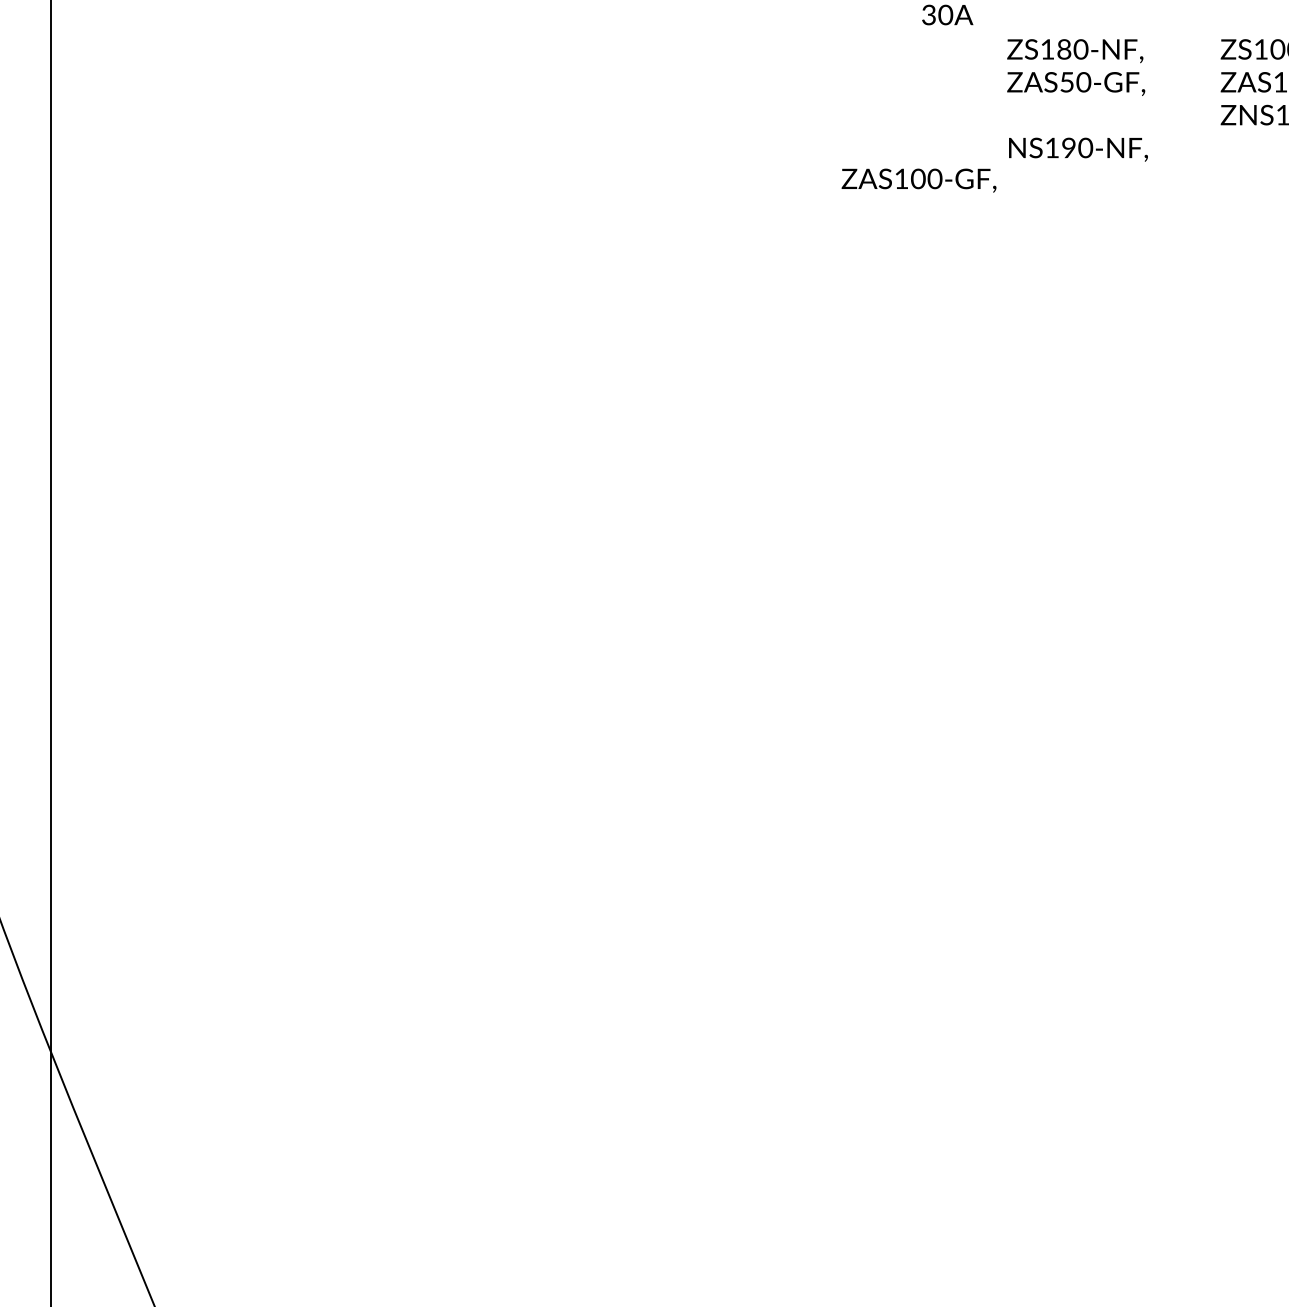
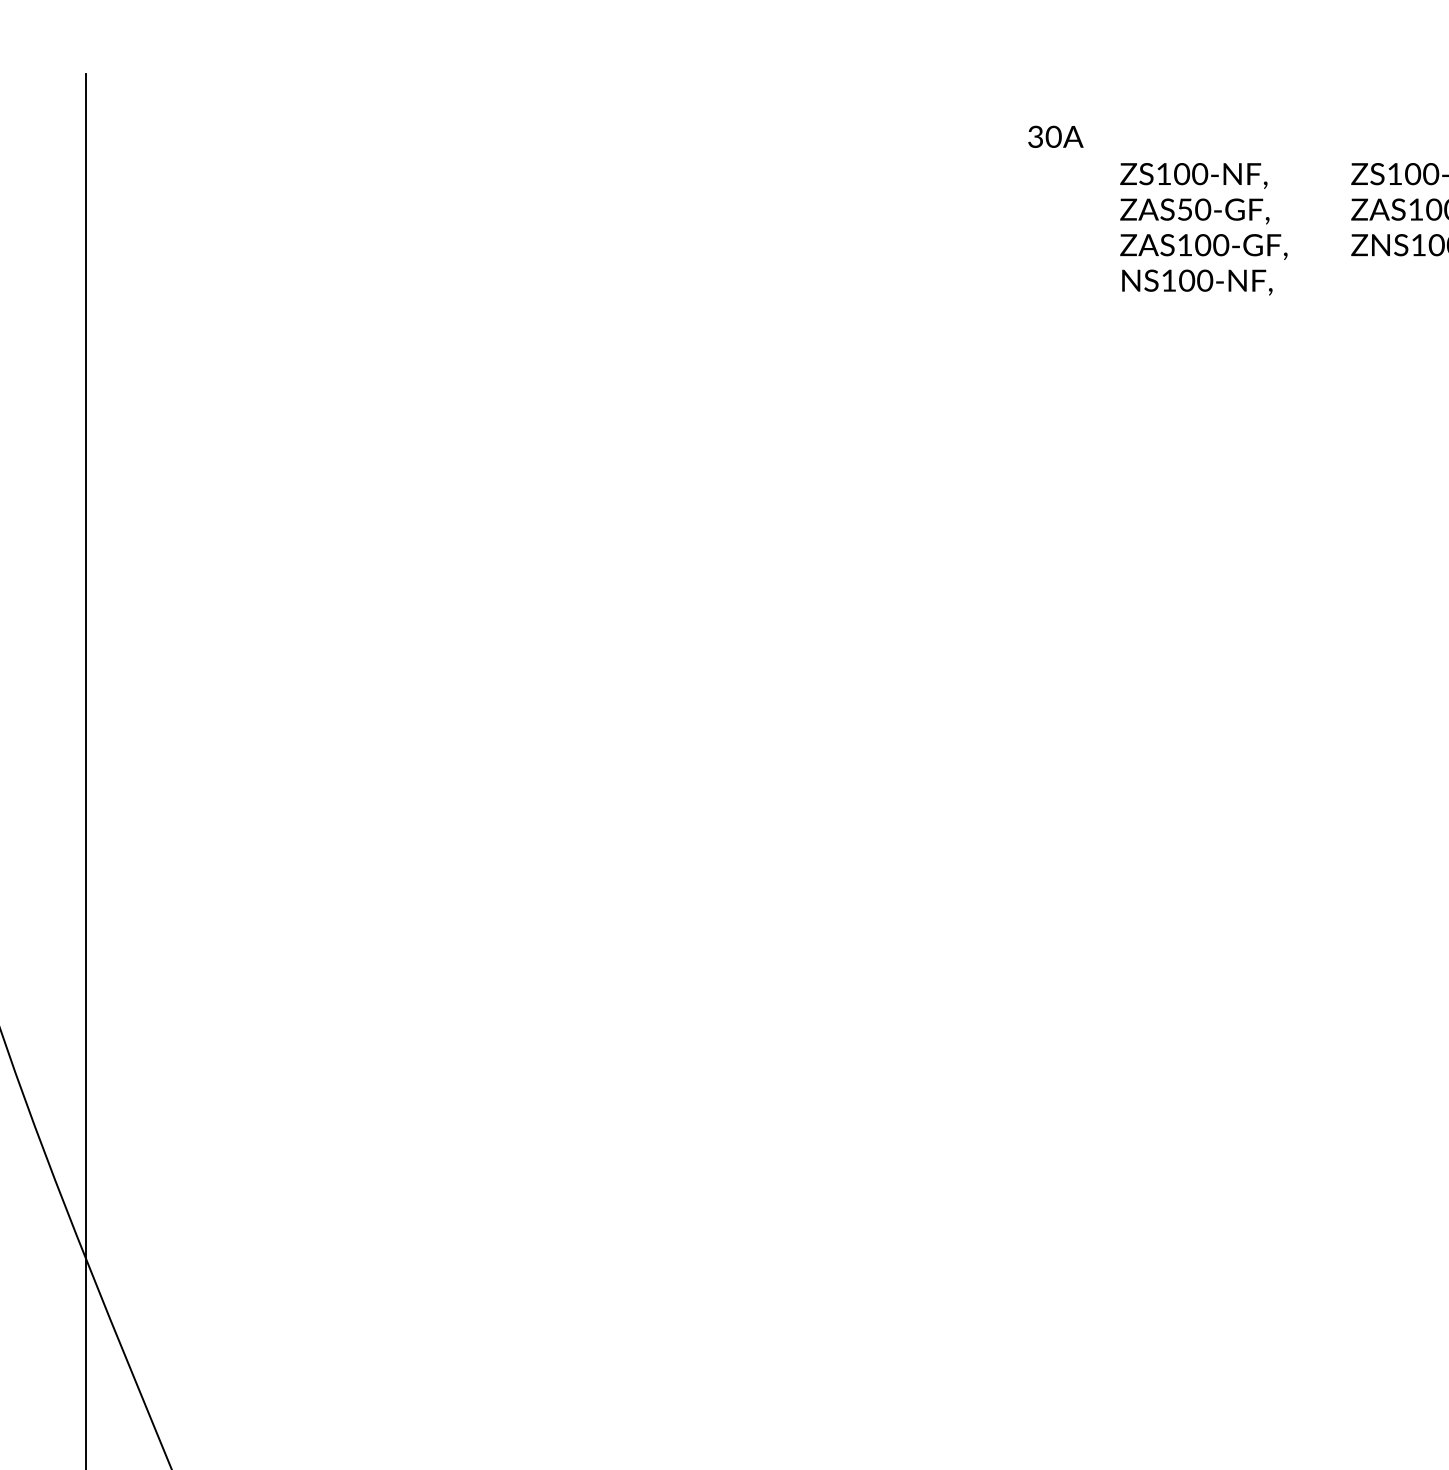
text: (1064, 49) -> (1182, 174), ZS180-NF, -> ZS100-NF,
text: (1069, 148) -> (1187, 281), NS190-NF, -> NS100-NF,
text: (918, 180) -> (1203, 246), moved

